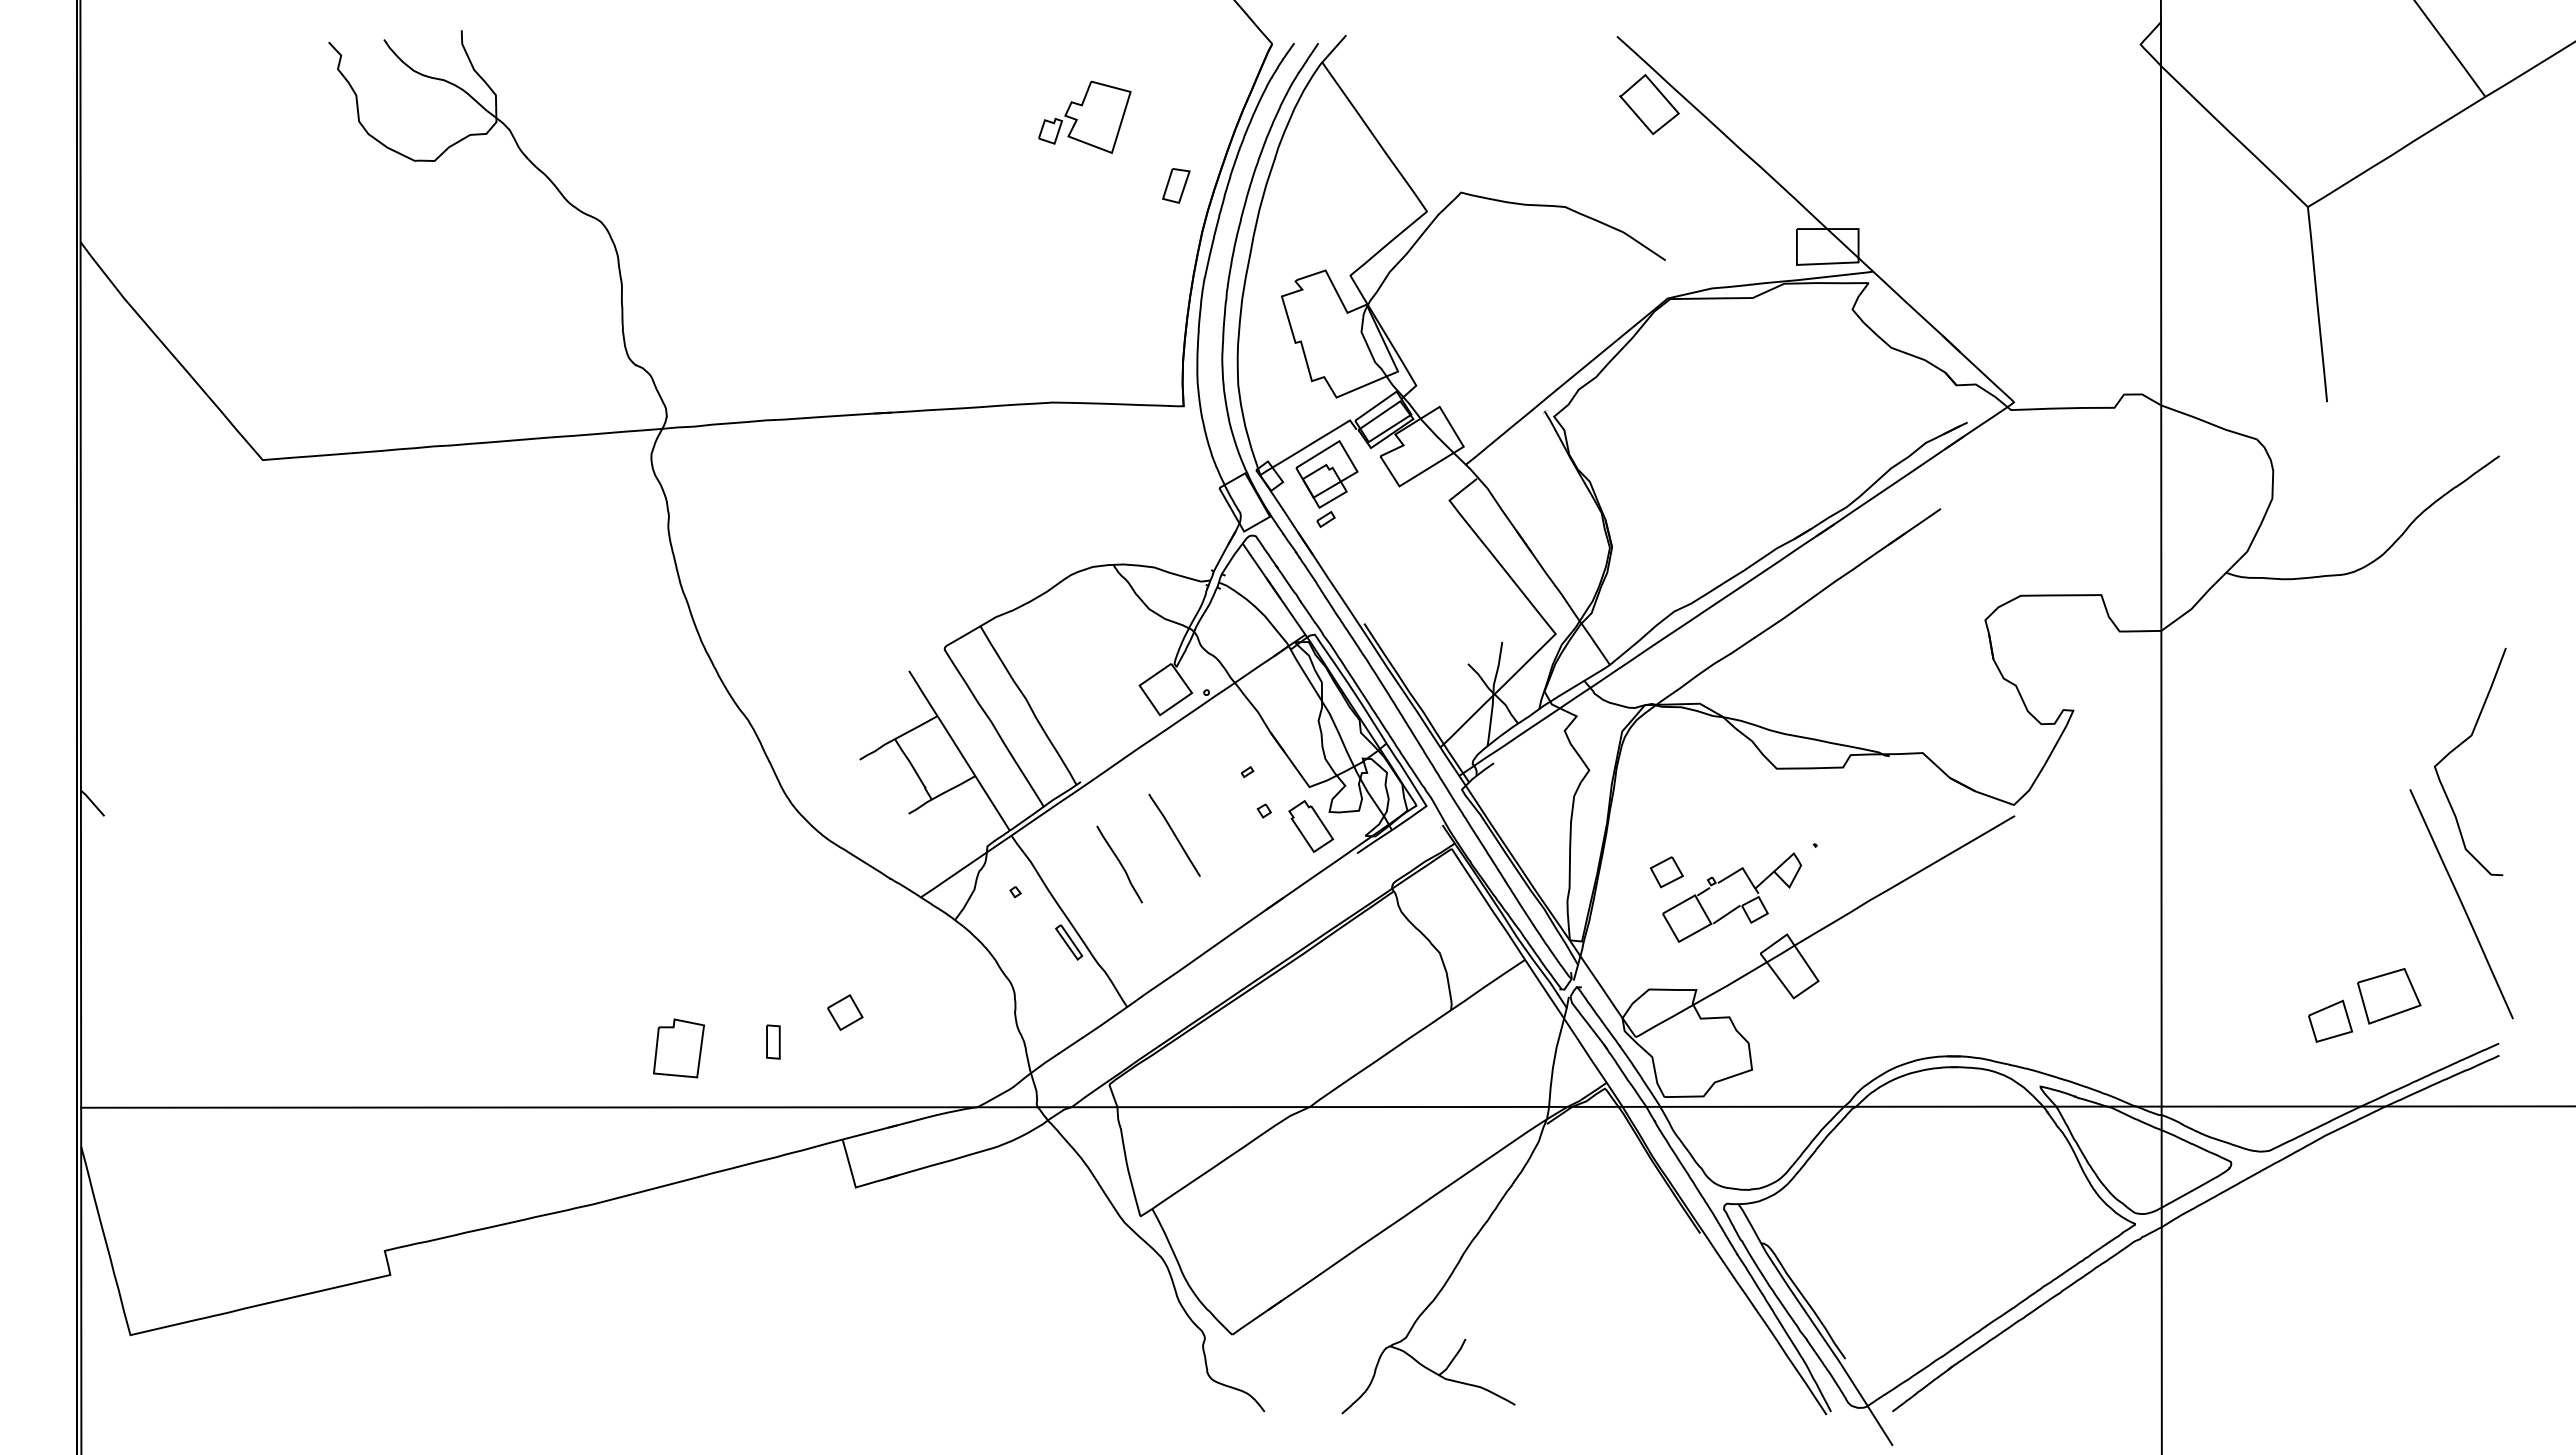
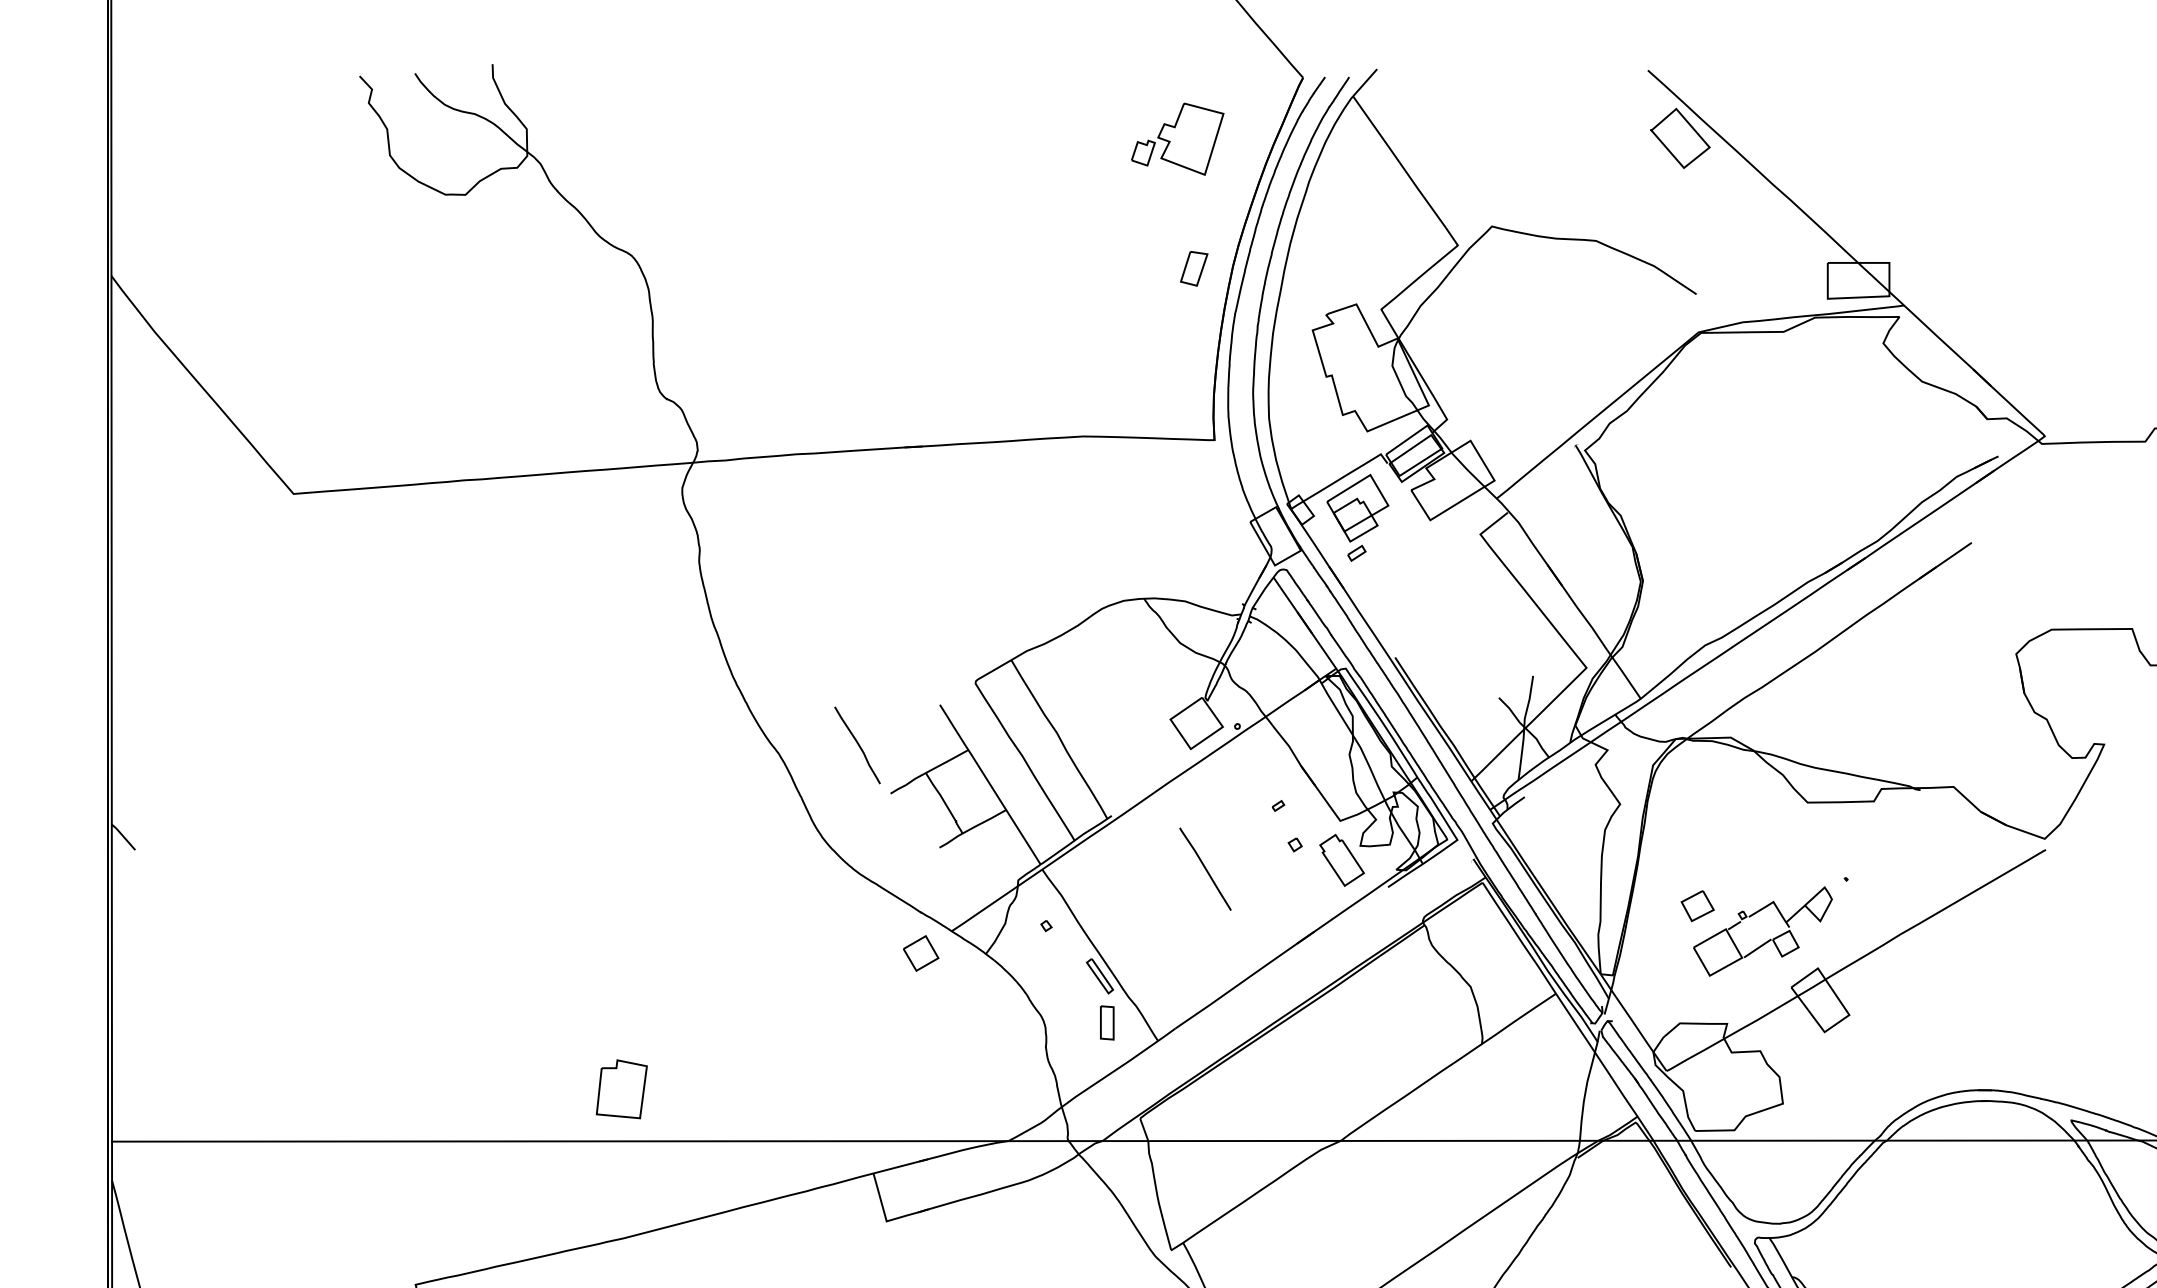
part: (1084, 116) -> (1177, 138), moved
part: (1176, 185) -> (1194, 268), moved
curve: (1119, 863) -> (857, 744), moved
part: (845, 1012) -> (921, 953), moved
part: (773, 1041) -> (1107, 1022), moved
part: (678, 1048) -> (621, 1089), moved

